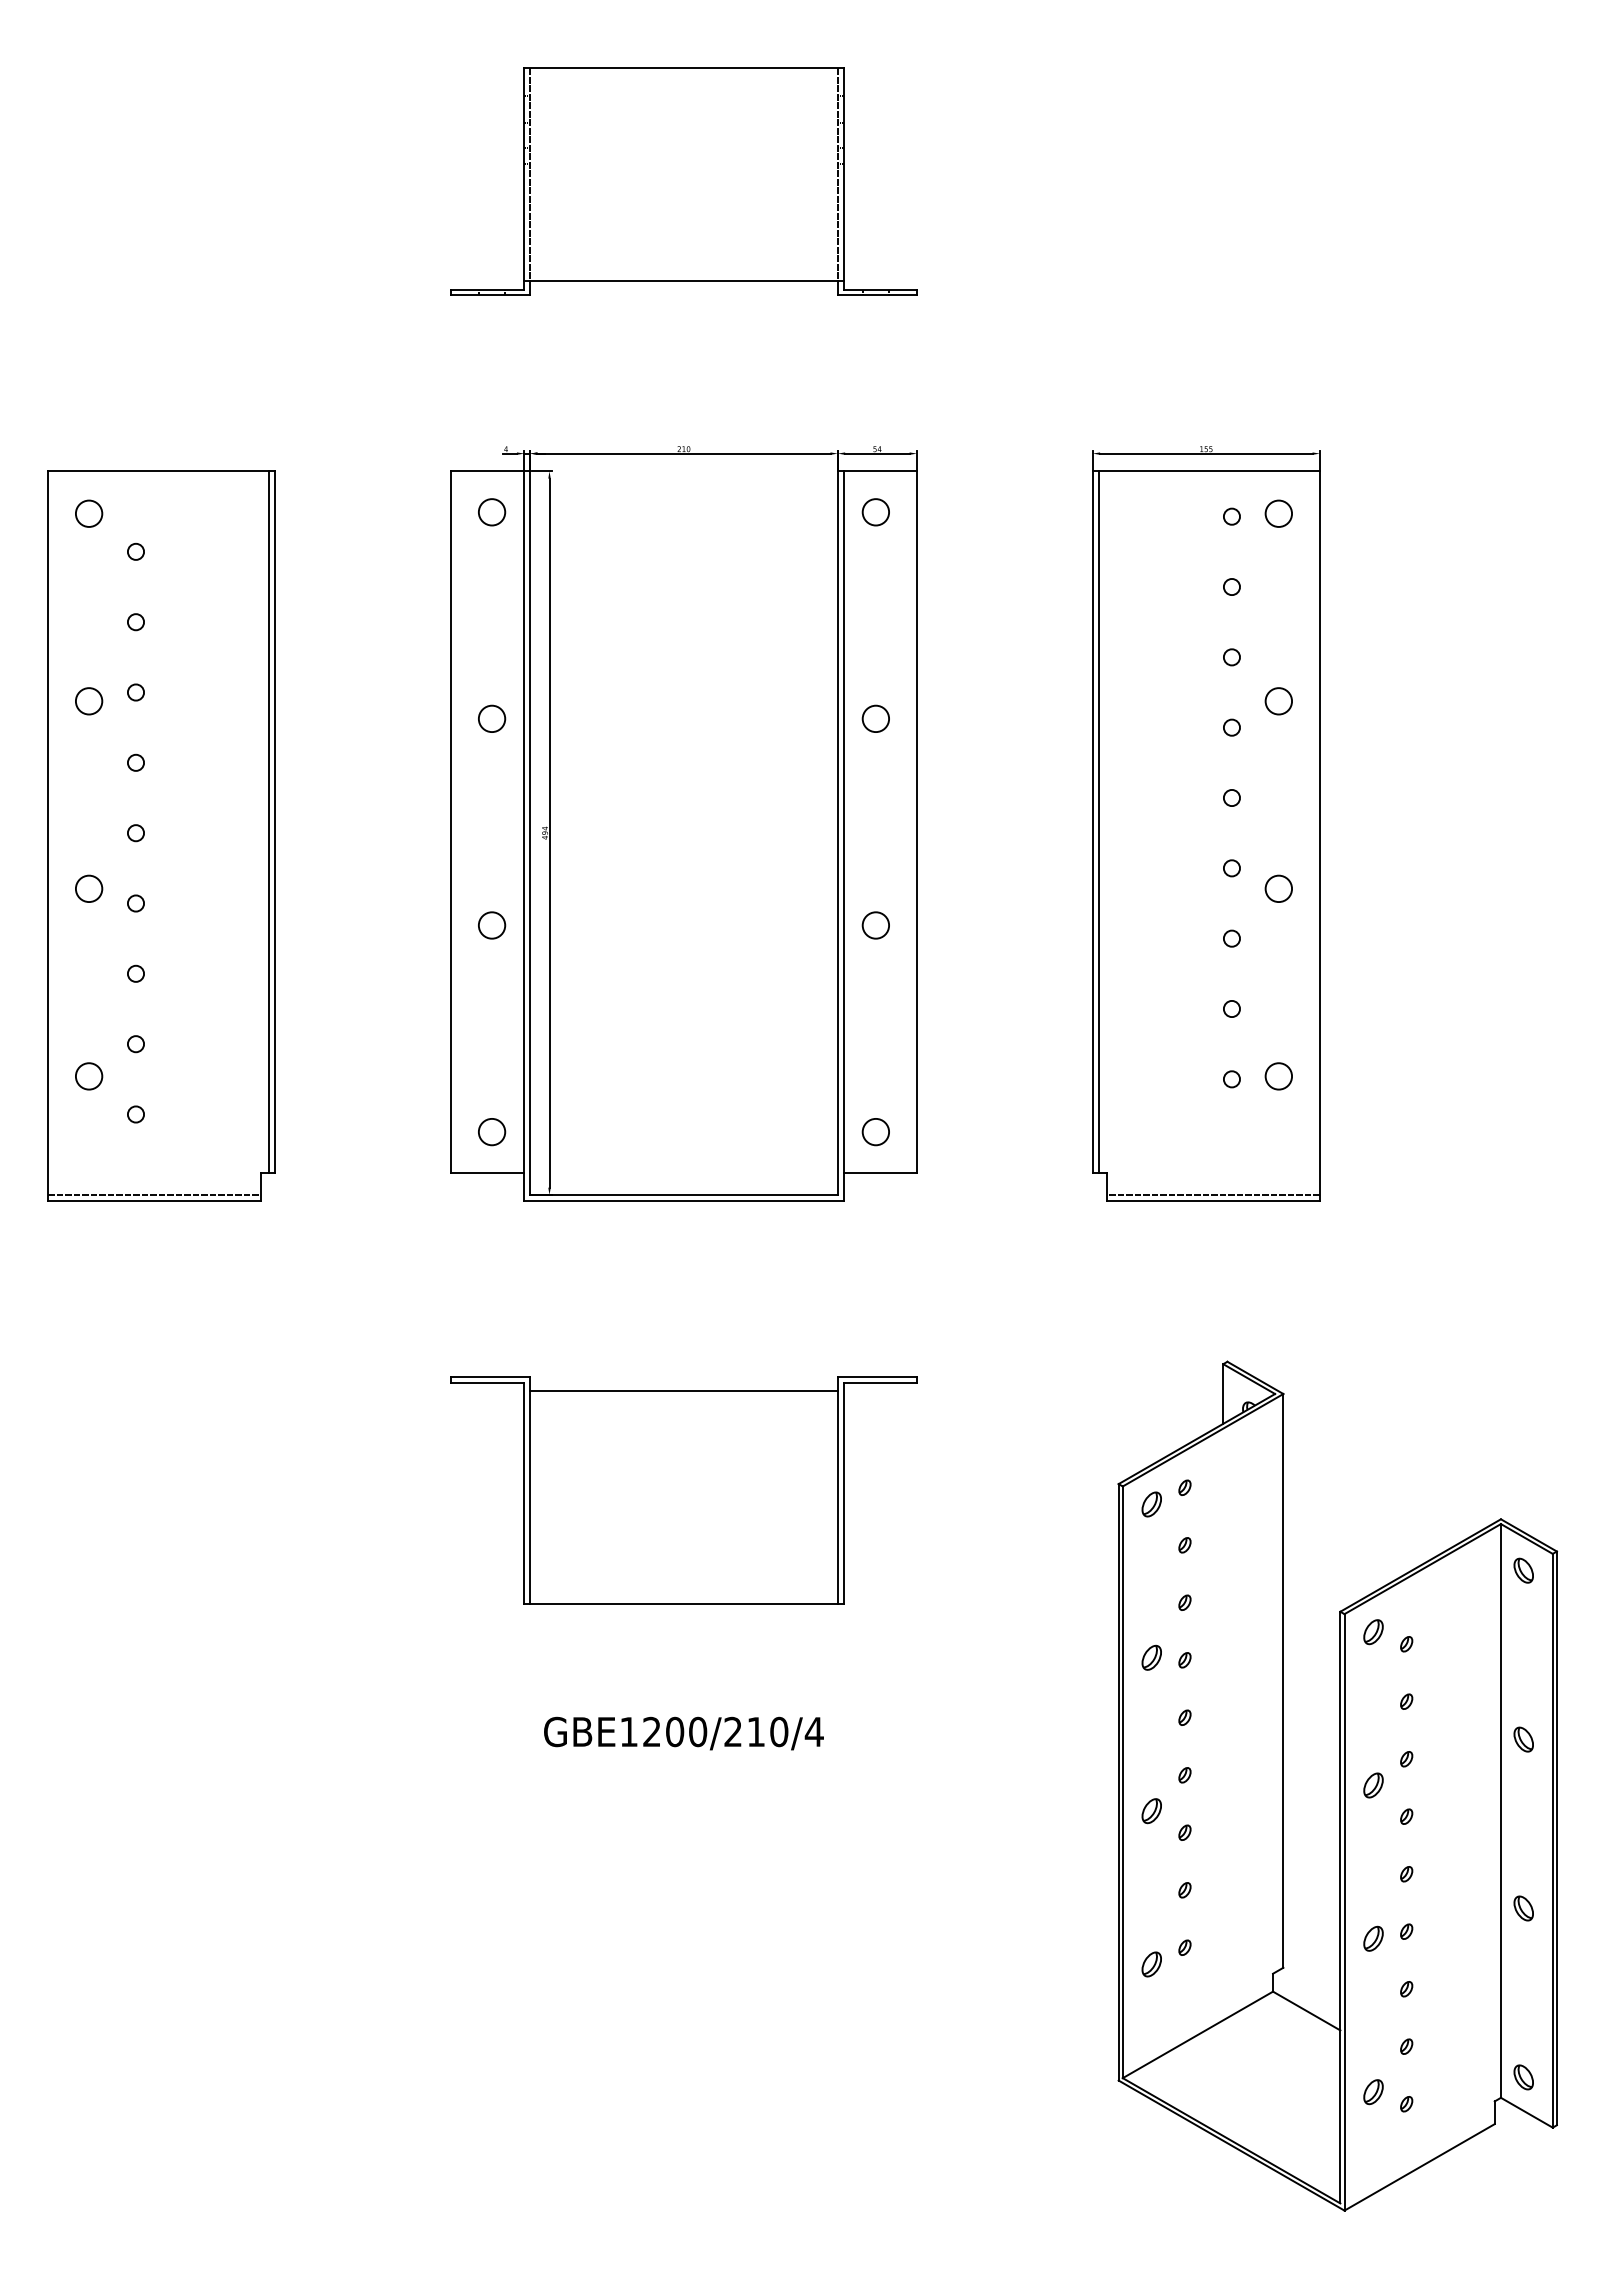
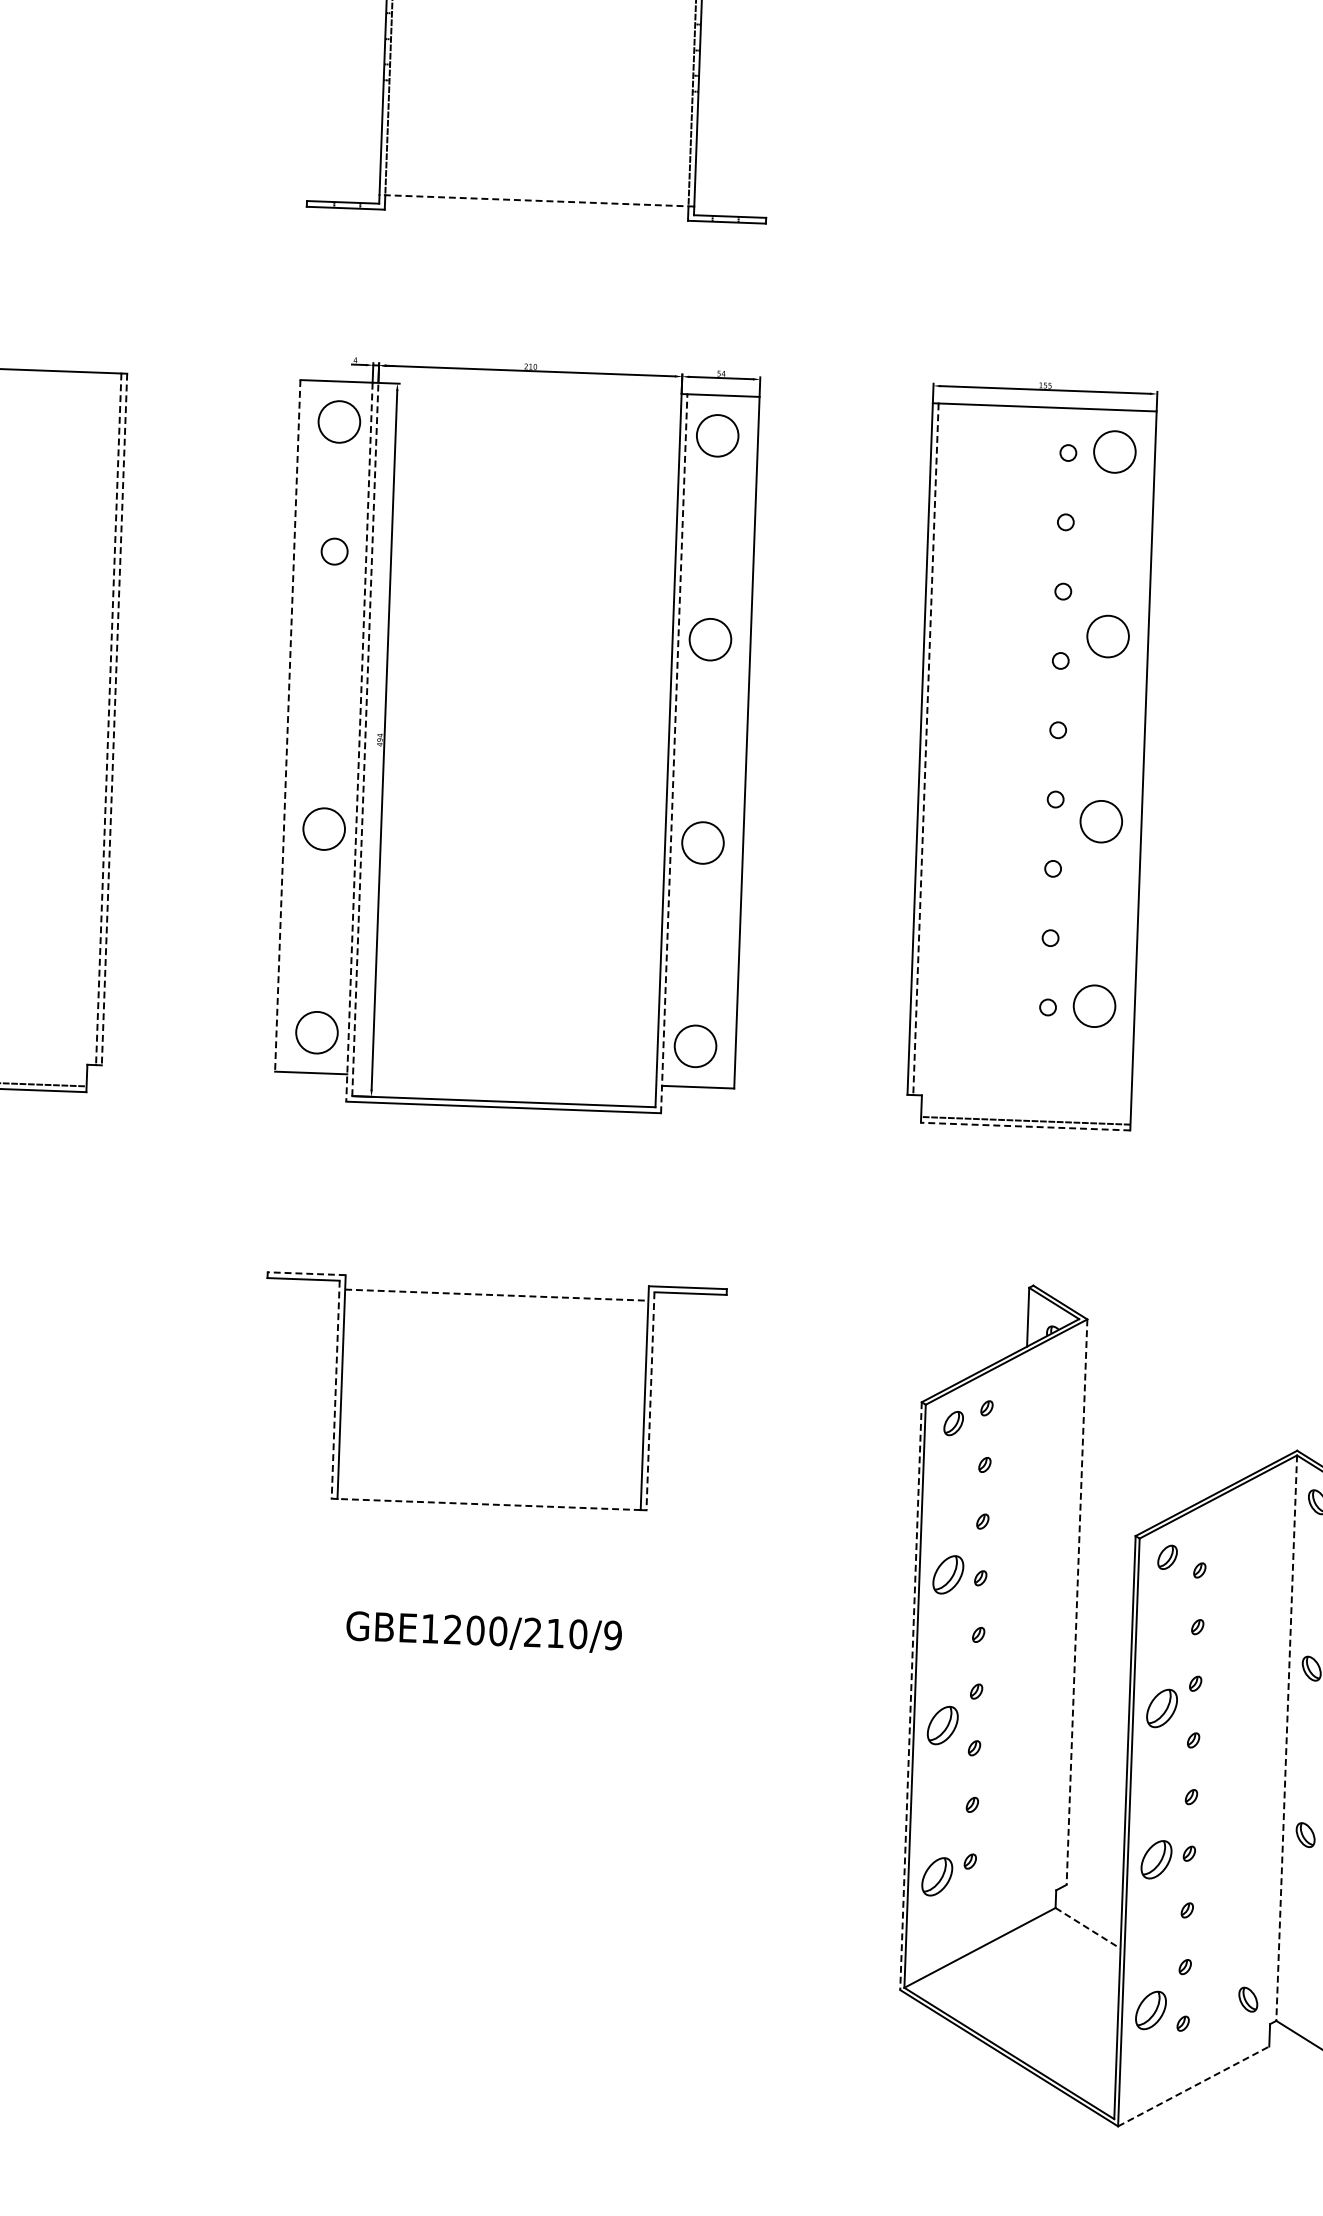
line: (683, 280) -> (536, 200), solid -> dashed
circle: (491, 512) -> (338, 422), size x1.6
circle: (875, 512) -> (717, 436), size x1.6
circle: (1278, 513) -> (1114, 451), size x1.6
circle: (1278, 701) -> (1107, 636), size x1.6
circle: (492, 718) -> (335, 551), moved
circle: (875, 718) -> (709, 639), size x1.6
line: (269, 822) -> (108, 719), solid -> dashed
line: (275, 822) -> (114, 719), solid -> dashed
line: (451, 822) -> (288, 726), solid -> dashed
line: (1098, 822) -> (925, 749), solid -> dashed
line: (530, 833) -> (365, 739), solid -> dashed
line: (524, 836) -> (359, 742), solid -> dashed
line: (843, 836) -> (674, 754), solid -> dashed
circle: (1278, 888) -> (1100, 821), size x1.6
circle: (492, 925) -> (324, 829), size x1.6
circle: (875, 925) -> (702, 843), size x1.6
circle: (1278, 1076) -> (1094, 1006), size x1.6
circle: (491, 1131) -> (316, 1032), size x1.6
circle: (875, 1132) -> (694, 1046), size x1.6
line: (1213, 1200) -> (1025, 1126), solid -> dashed
line: (490, 1376) -> (306, 1273), solid -> dashed
line: (683, 1391) -> (496, 1295), solid -> dashed
line: (524, 1493) -> (335, 1390), solid -> dashed
line: (843, 1493) -> (650, 1401), solid -> dashed
line: (683, 1603) -> (488, 1504), solid -> dashed
part: (1151, 1657) -> (947, 1574), size x1.6
line: (1283, 1680) -> (1077, 1601), solid -> dashed
text: (813, 1731) -> (612, 1635), GBE1200/210/4 -> GBE1200/210/9
line: (1118, 1782) -> (910, 1696), solid -> dashed
part: (1373, 1785) -> (1162, 1708), size x1.6
line: (1500, 1810) -> (1286, 1737), solid -> dashed
part: (1151, 1811) -> (942, 1726), size x1.6
part: (1373, 1938) -> (1156, 1859), size x1.6
part: (1151, 1964) -> (936, 1876), size x1.6
line: (1306, 2011) -> (1087, 1928), solid -> dashed
part: (1523, 2077) -> (1248, 1999), moved
part: (1373, 2092) -> (1150, 2011), size x1.6
line: (1419, 2167) -> (1193, 2086), solid -> dashed

